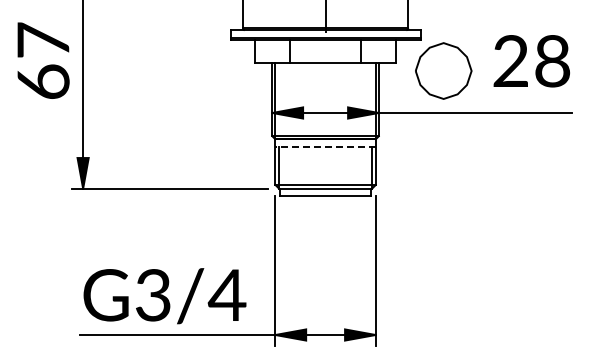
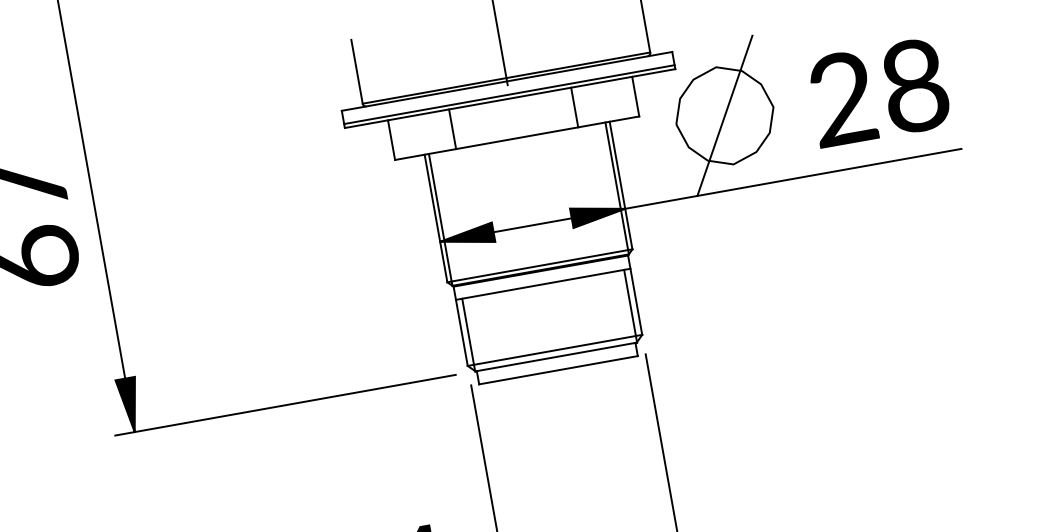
text: (531, 61) -> (878, 92), moved
line: (443, 70) -> (724, 114), added
line: (325, 146) -> (542, 283), dashed -> solid

